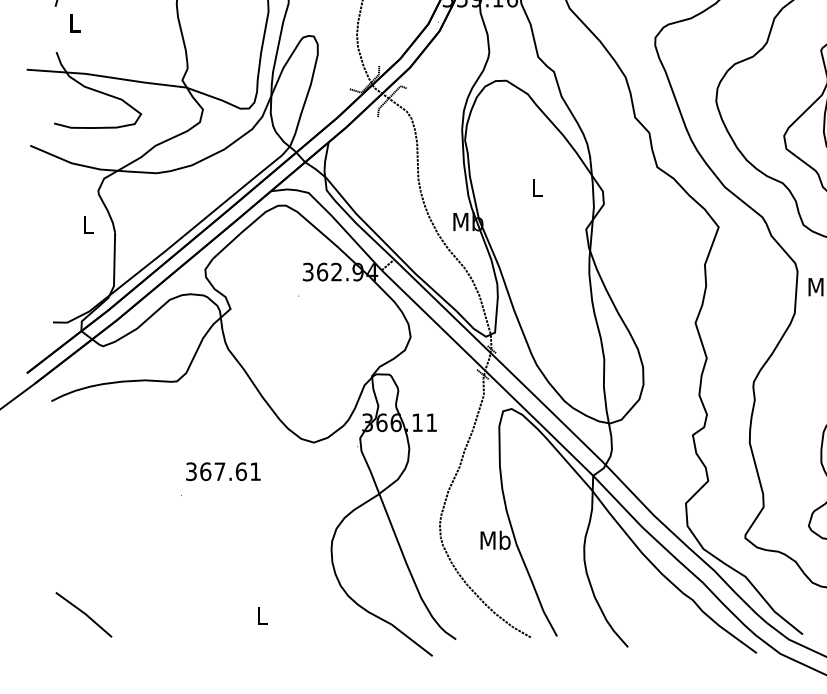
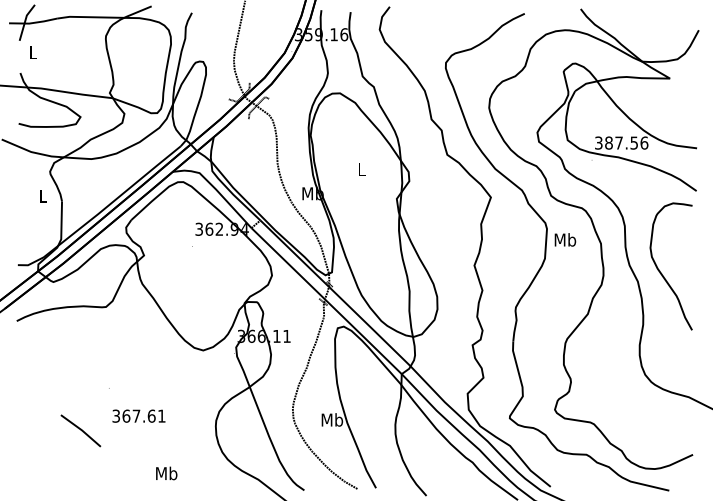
text: (222, 470) -> (138, 415), moved
line: (83, 614) -> (80, 430), moved
text: (262, 615) -> (166, 473), L -> Mb

